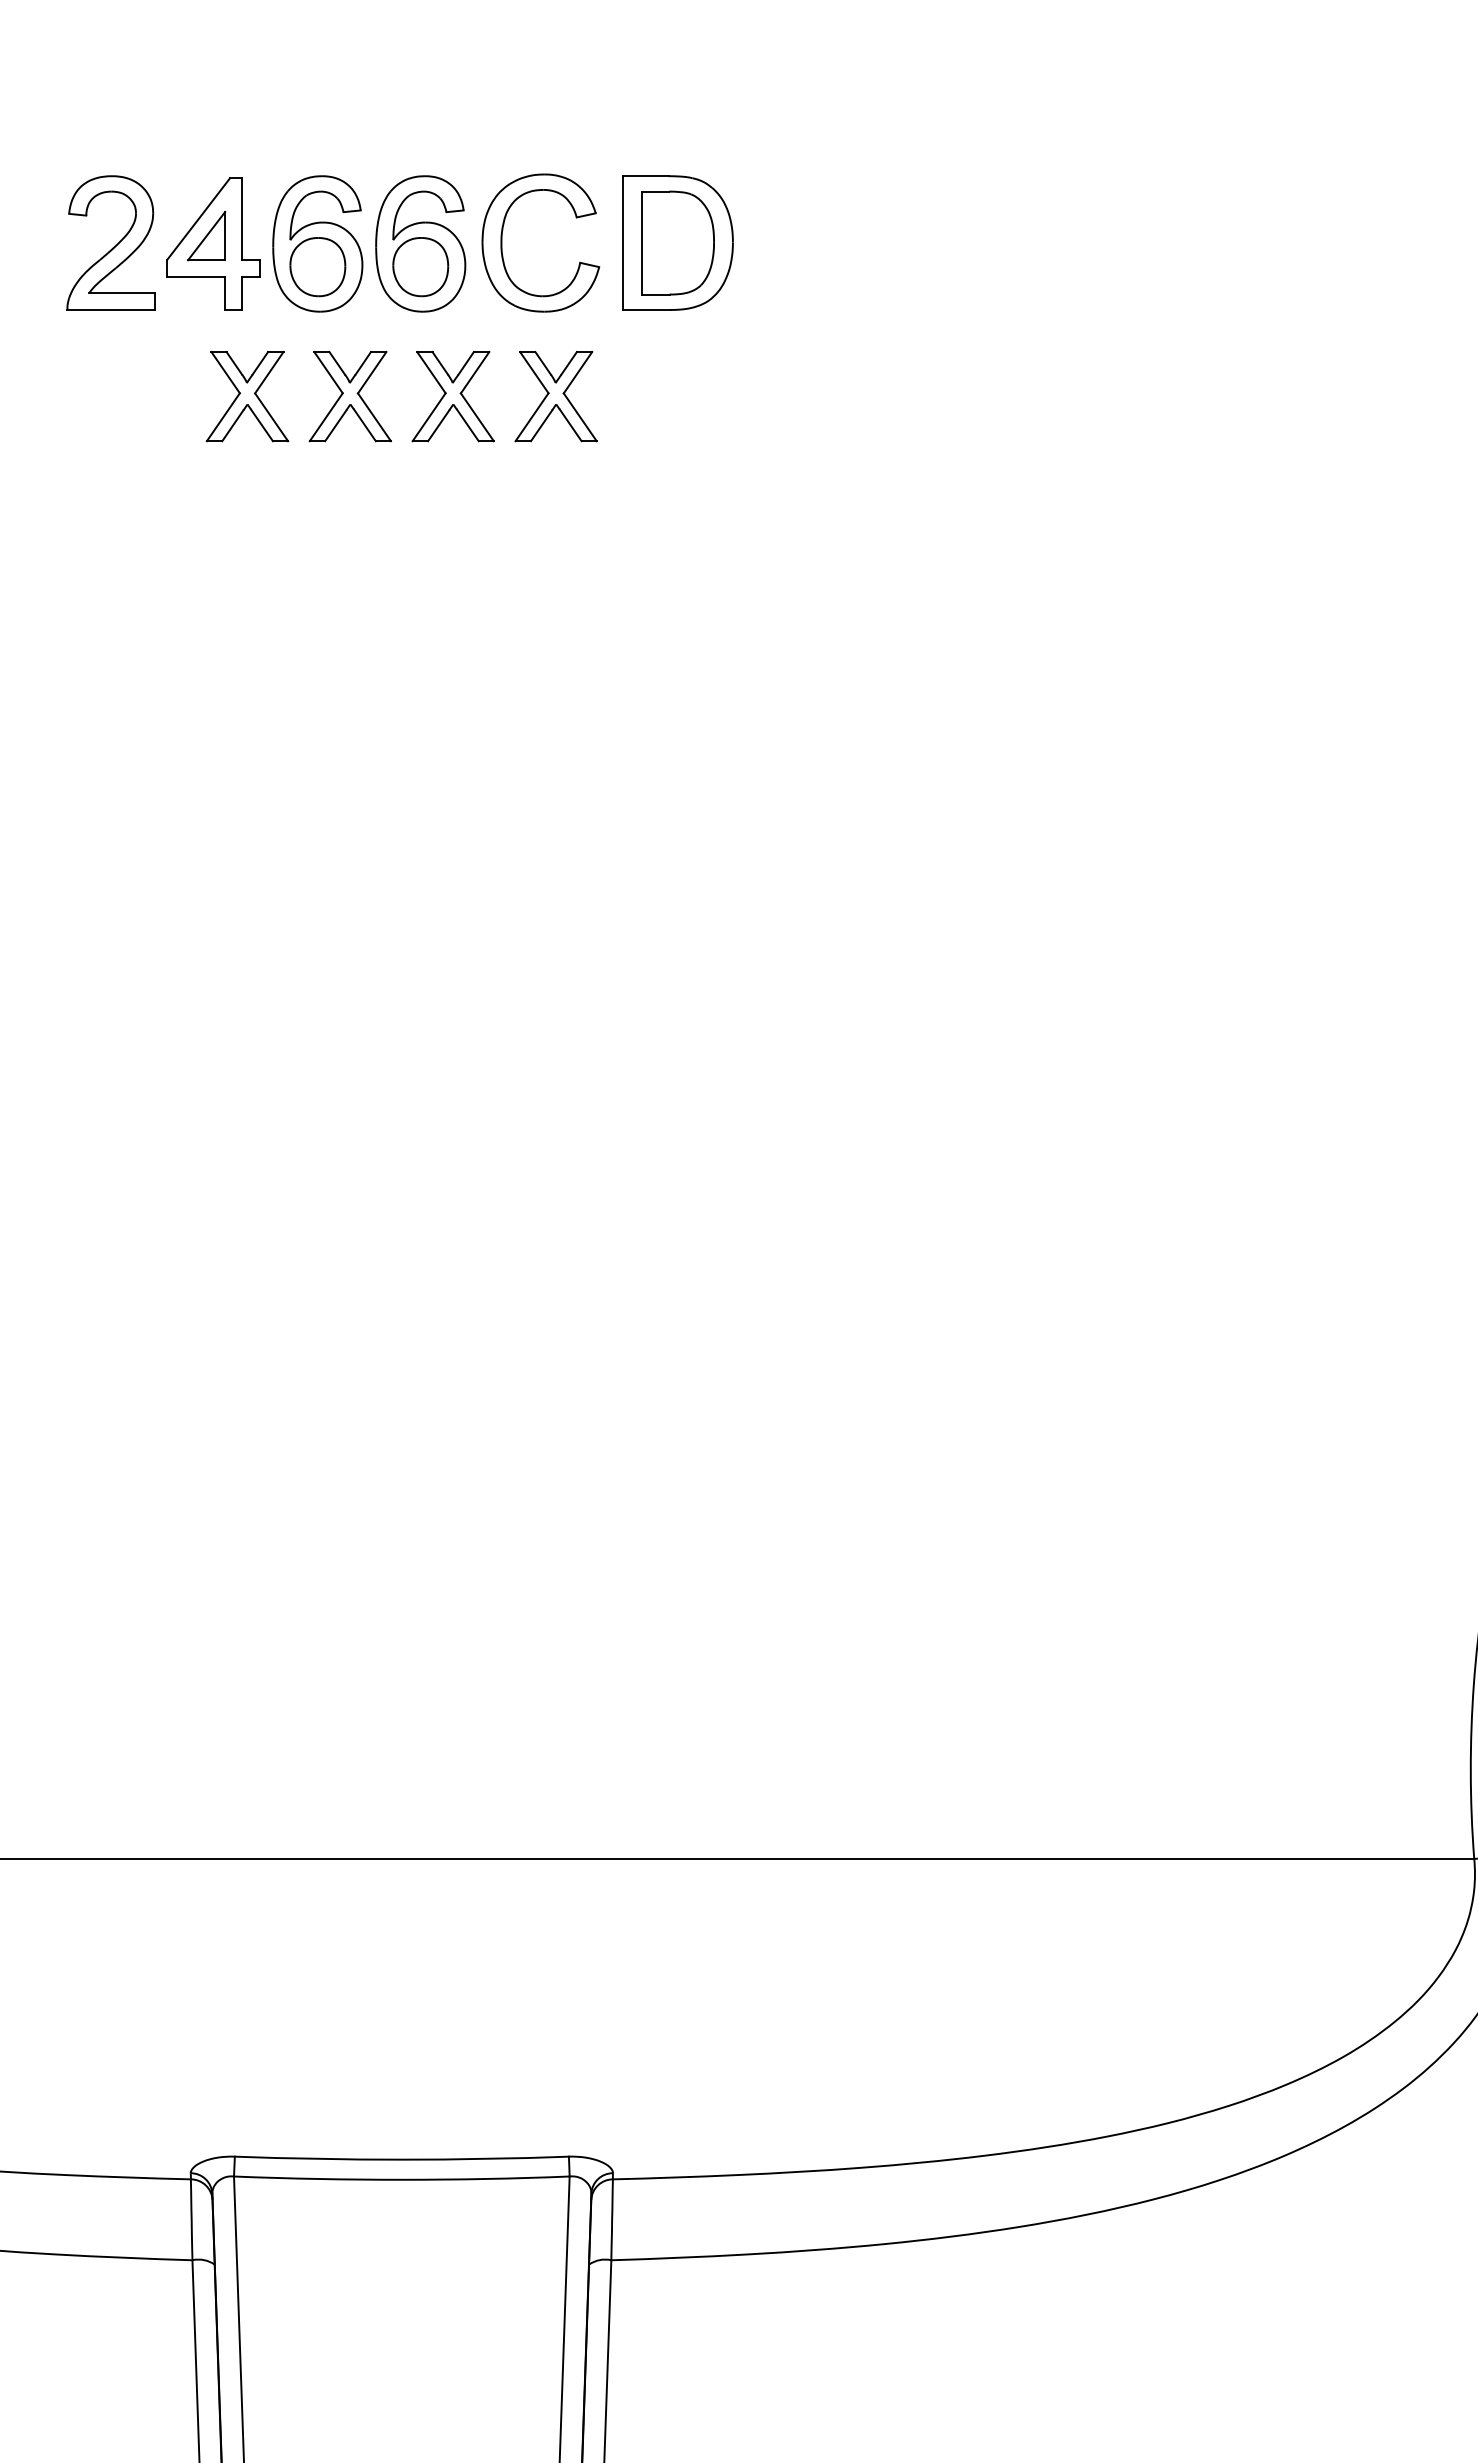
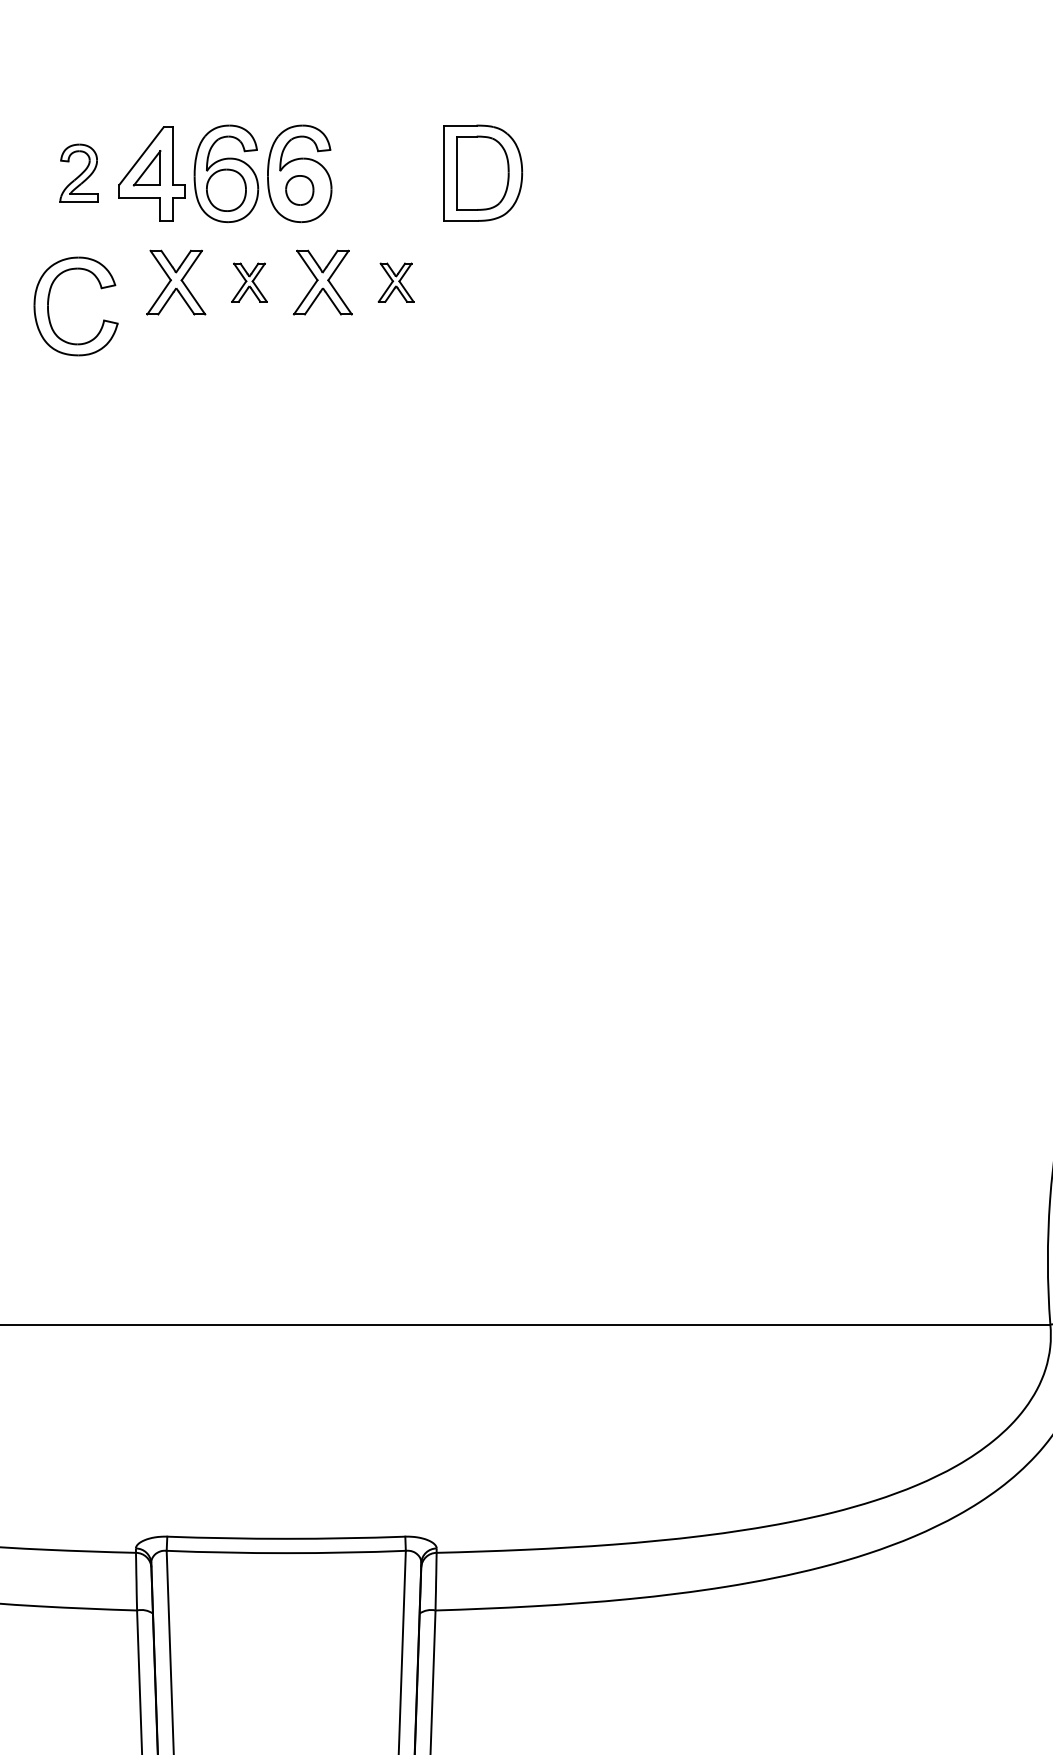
part: (110, 242) -> (78, 172), size x0.6
part: (502, 242) -> (48, 306), moved
part: (420, 267) -> (299, 190), size x0.7
part: (349, 396) -> (248, 282), size x0.6
part: (555, 396) -> (395, 282), size x0.6

